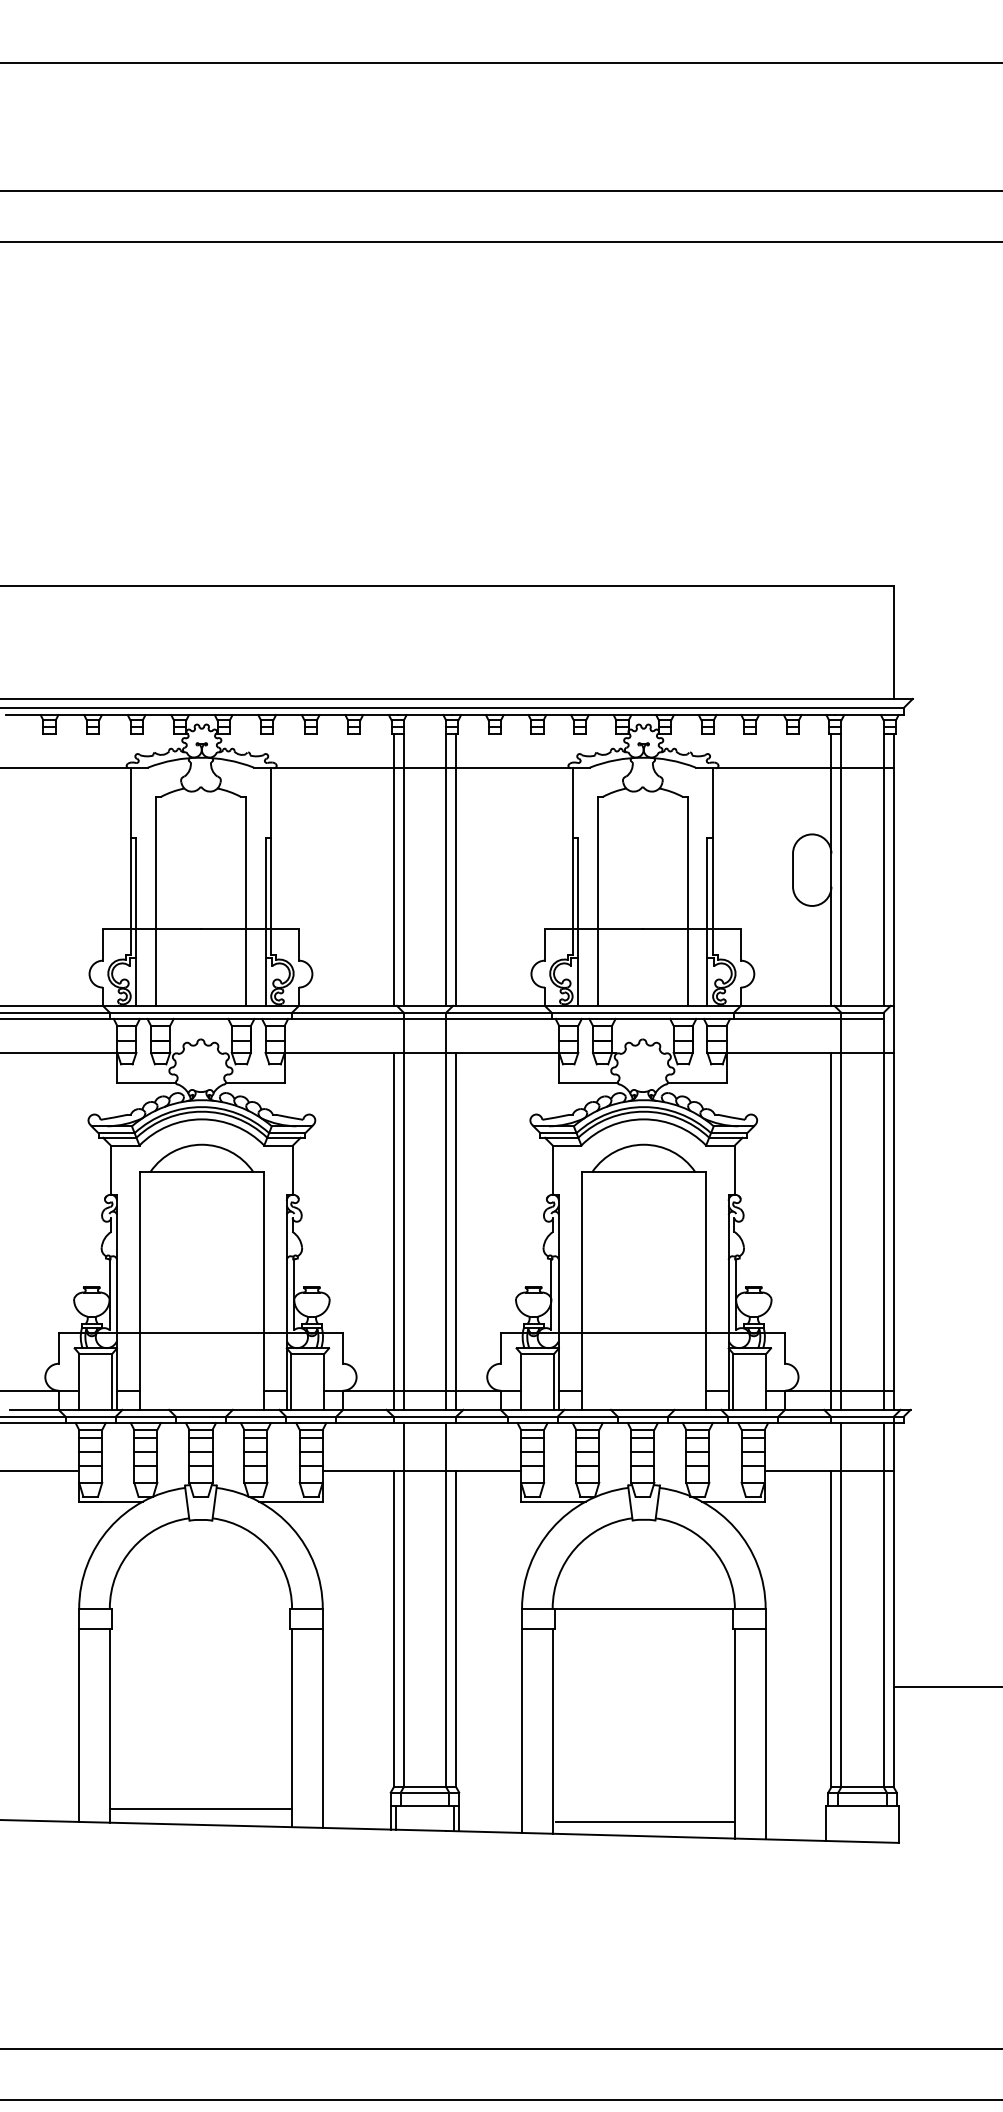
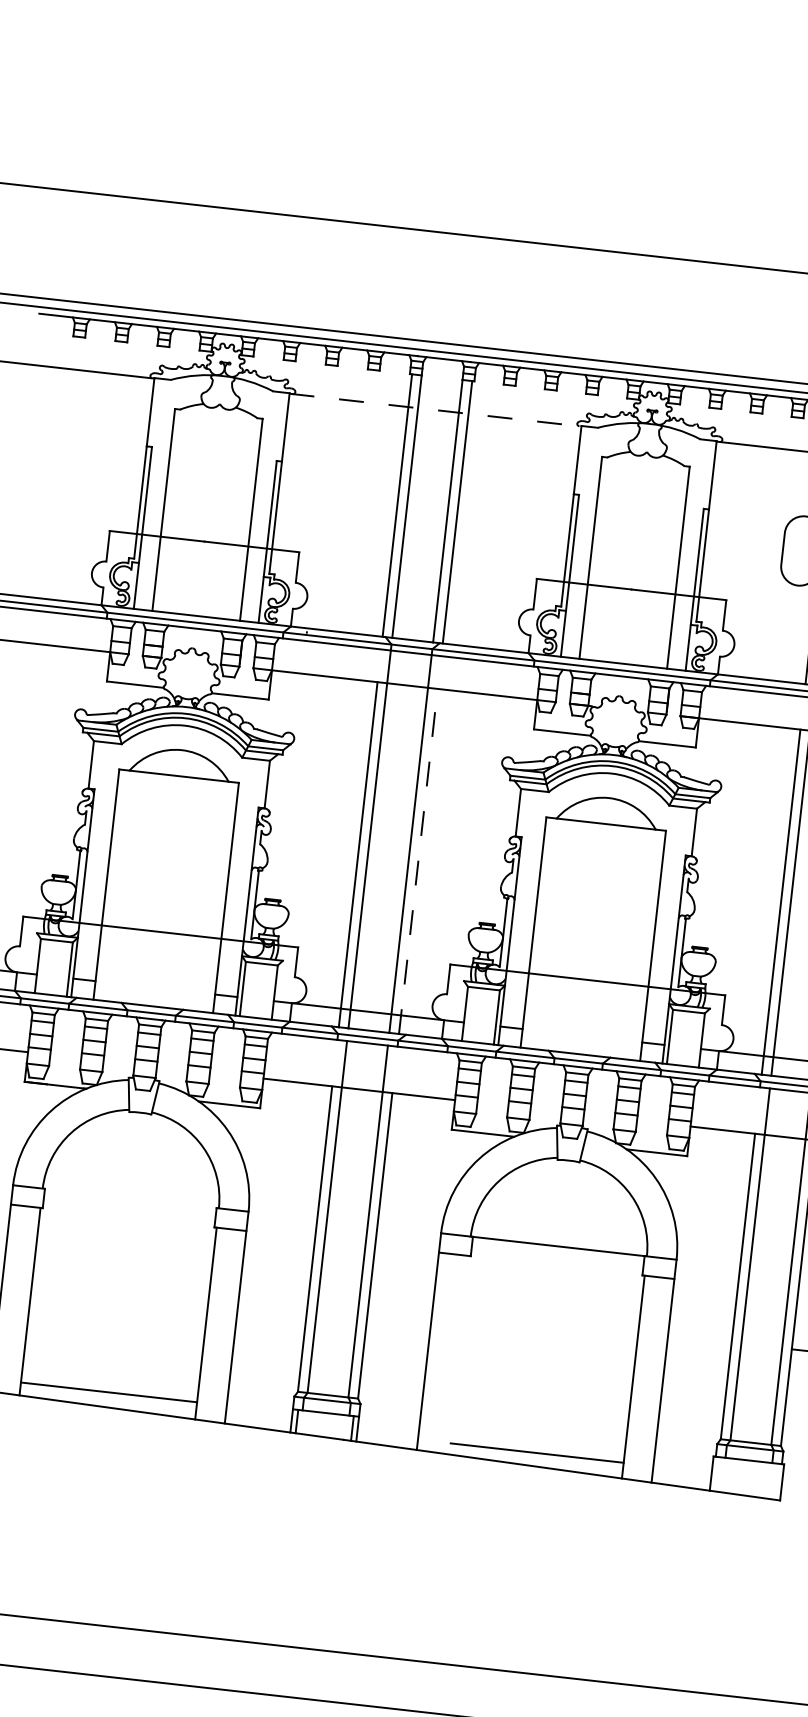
line: (422, 768) -> (436, 410), solid -> dashed
line: (456, 1231) -> (418, 861), solid -> dashed
line: (552, 1730) -> (457, 1354), removed

